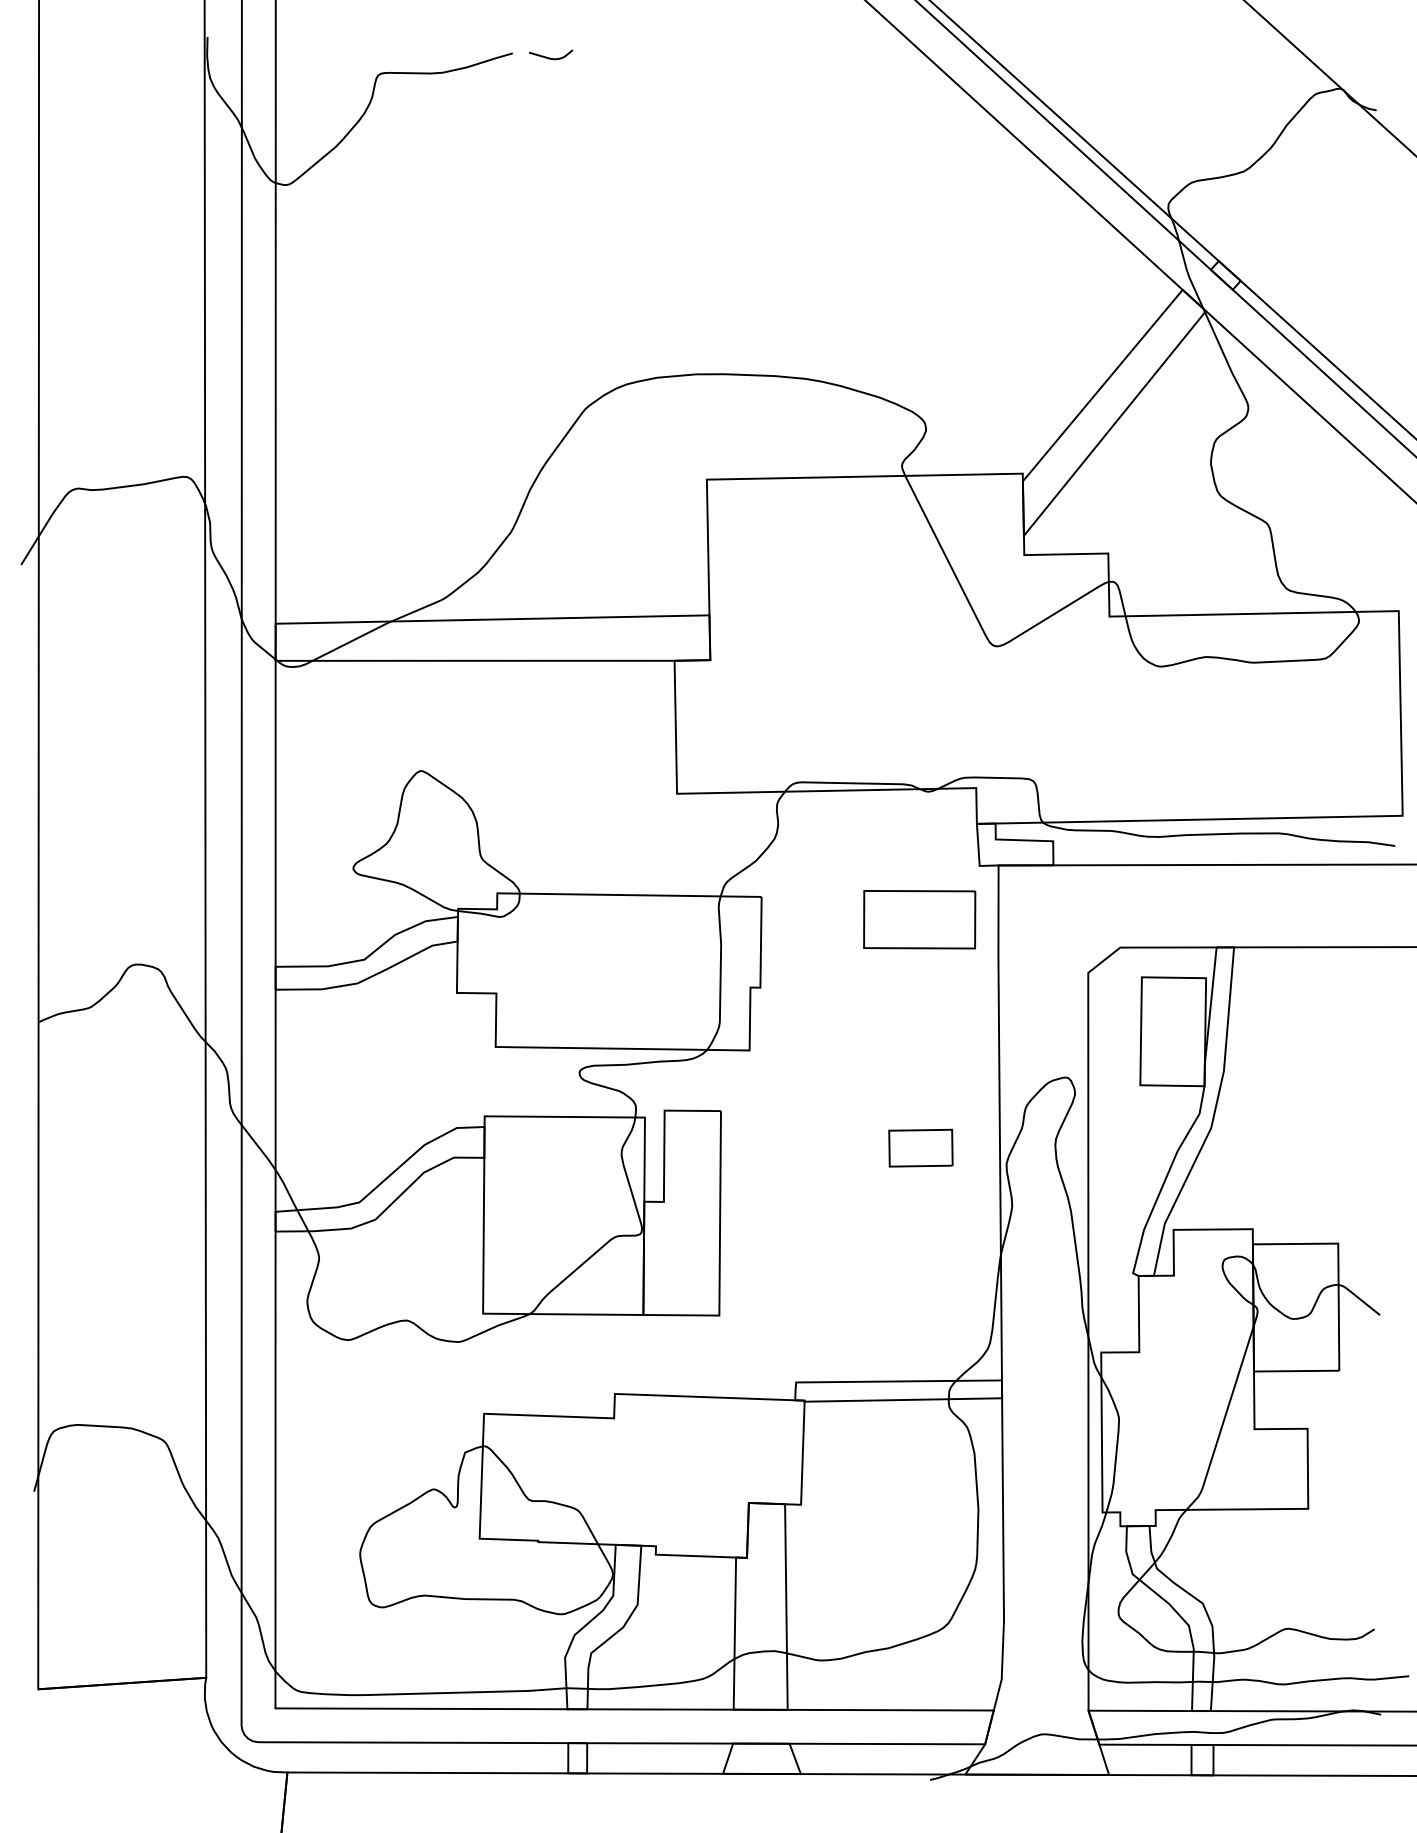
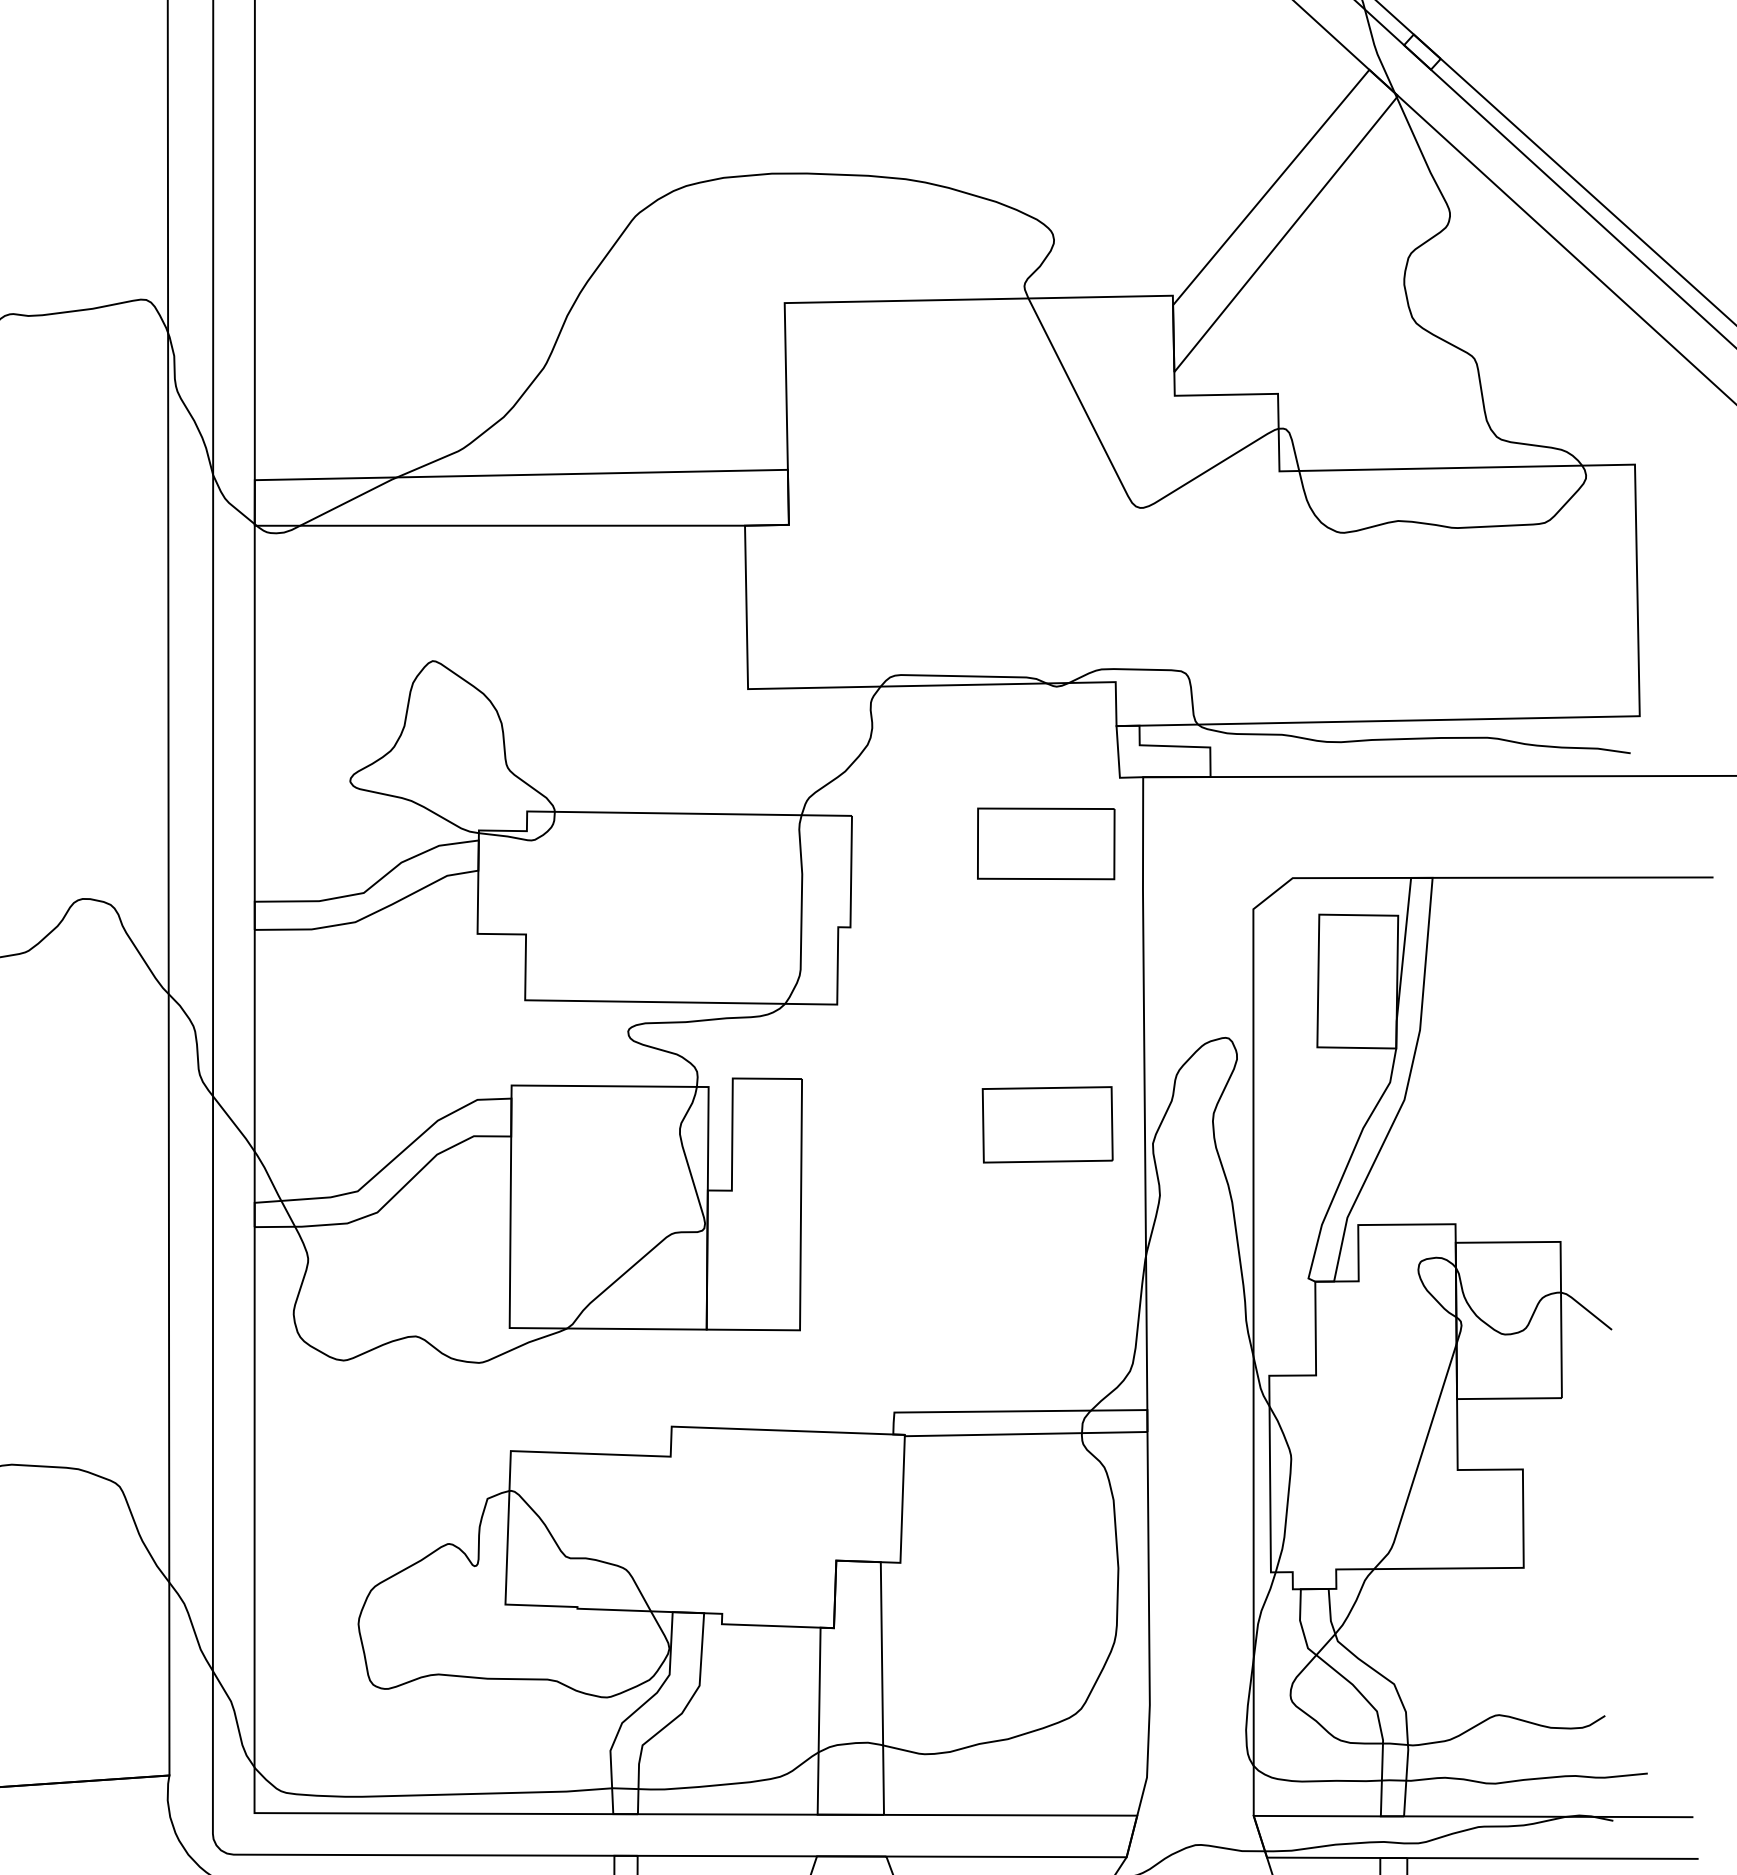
part: (920, 1147) -> (1047, 1123), size x1.67

